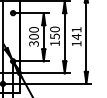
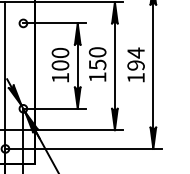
text: (76, 33) -> (135, 59), 141 -> 194
text: (33, 43) -> (59, 77), 300 -> 100

